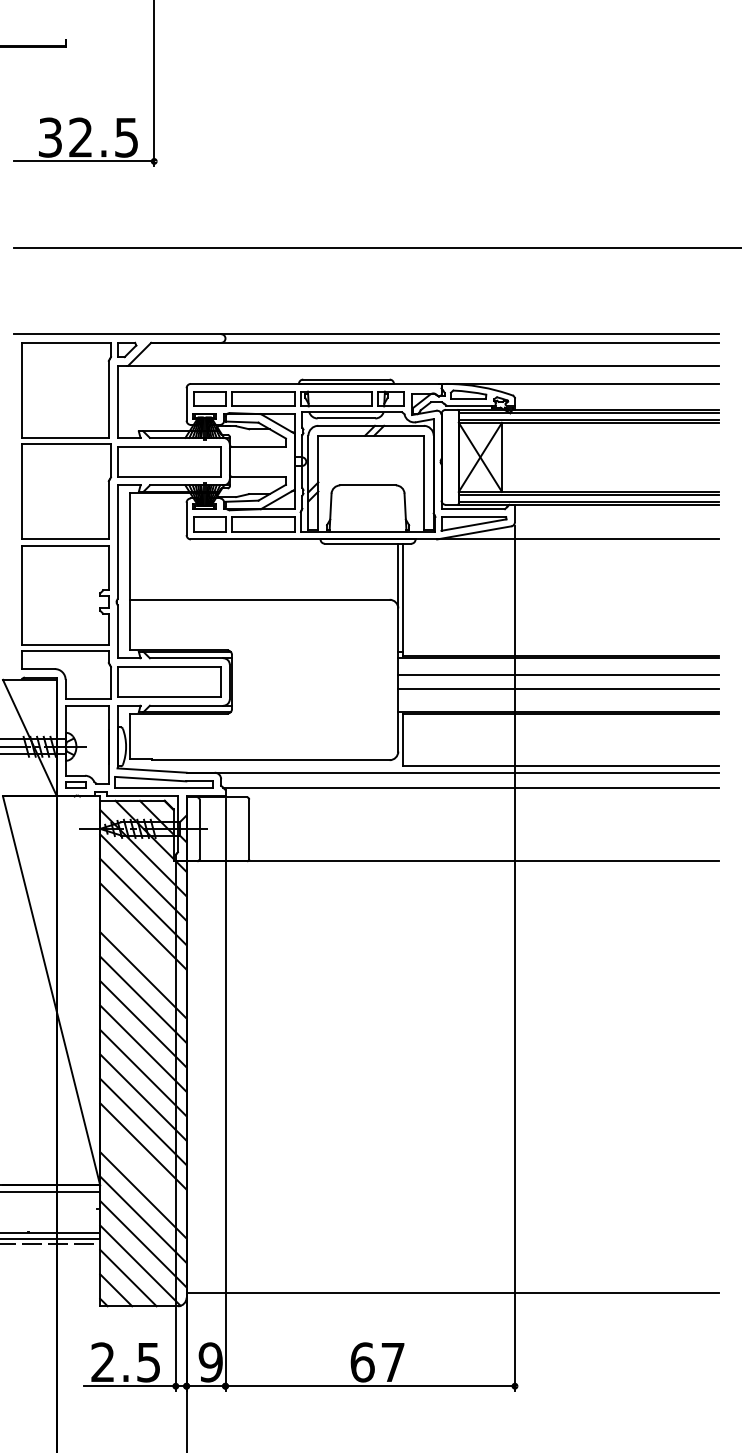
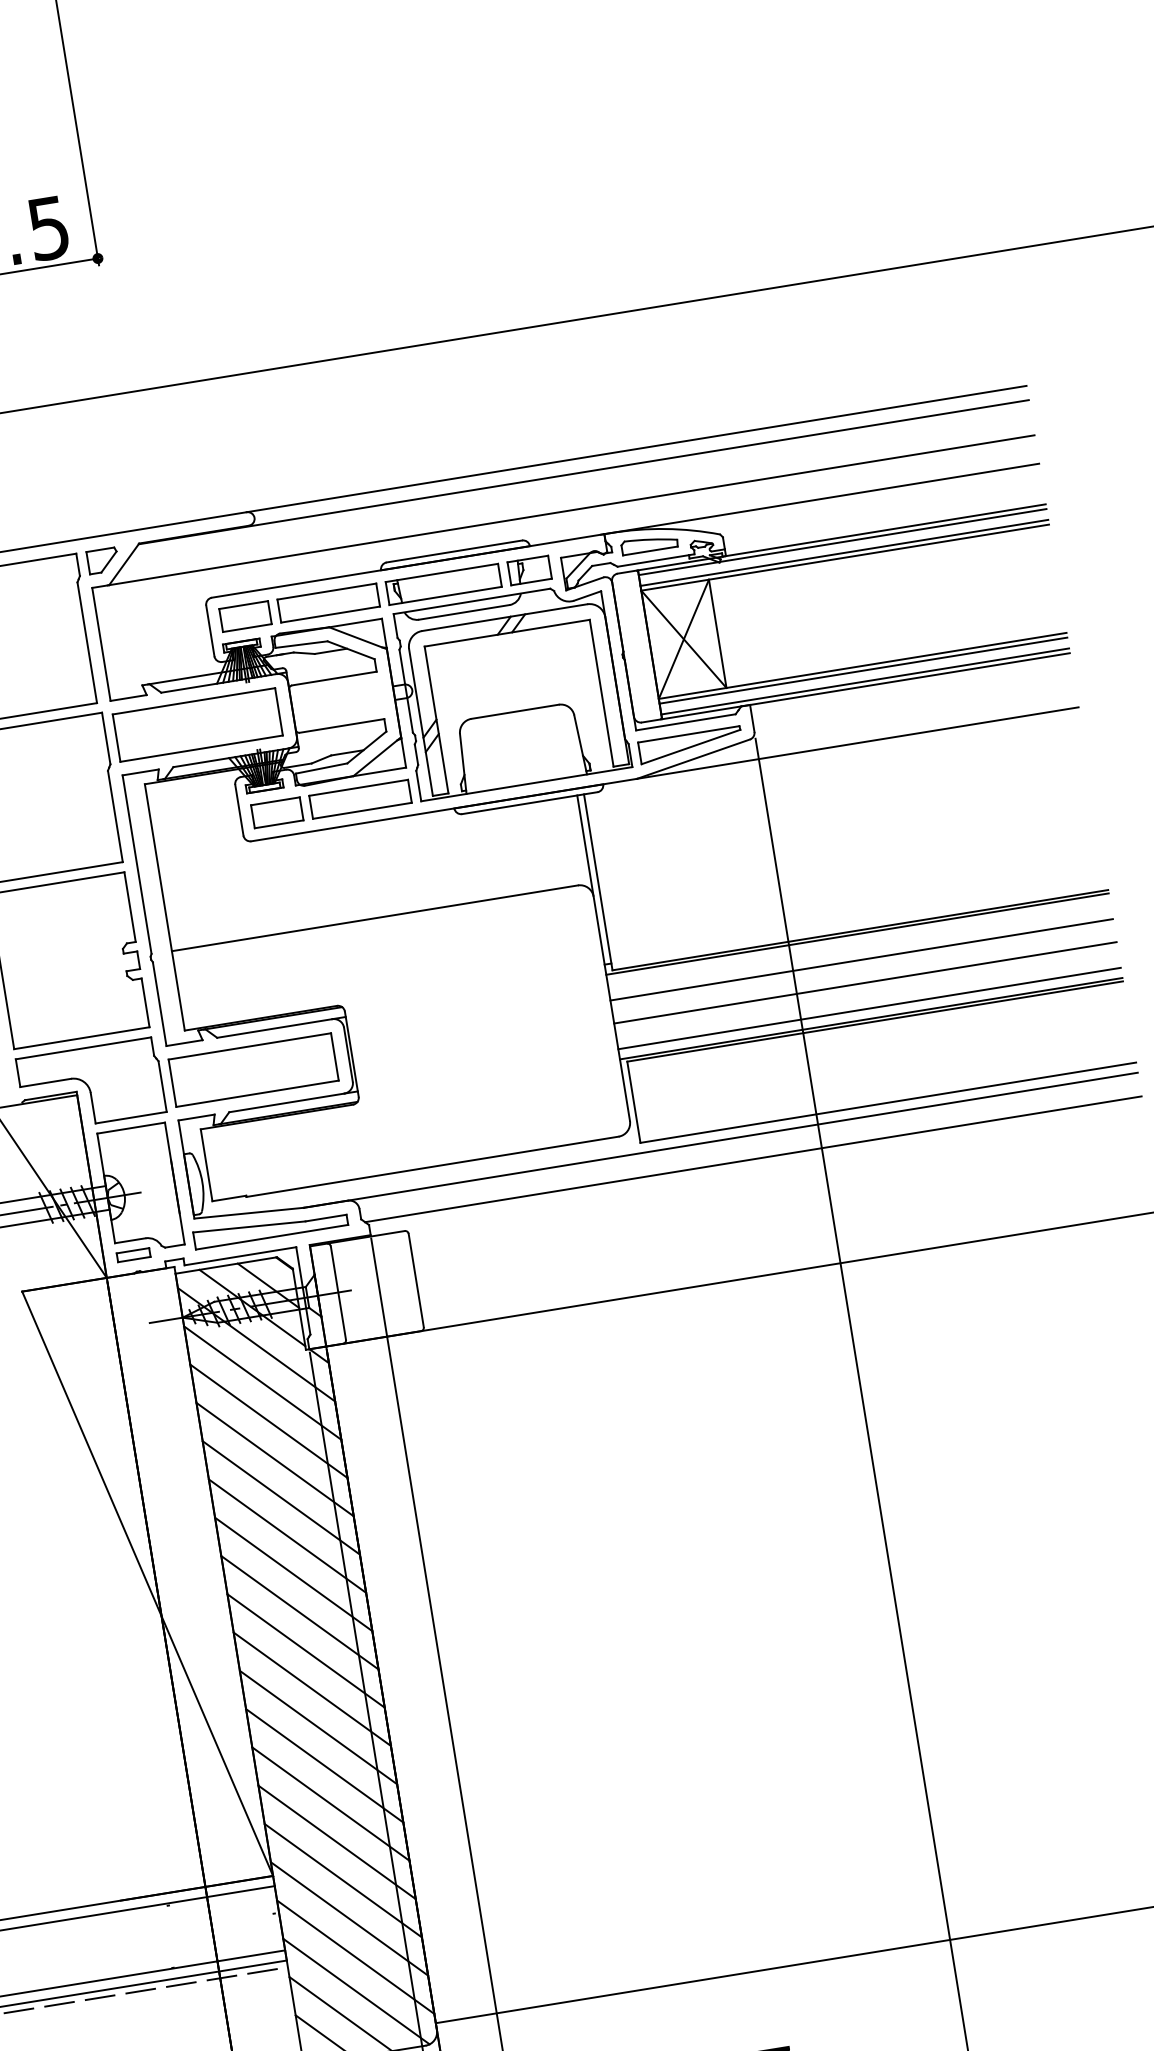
line: (558, 705) -> (869, 1008), added
line: (143, 950) -> (281, 1497), added
line: (143, 1170) -> (337, 1841), added

